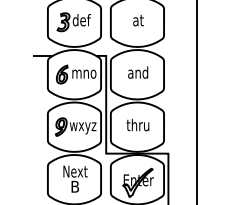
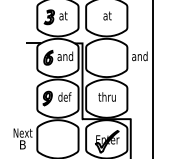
text: (81, 20) -> (63, 15), def -> at
text: (84, 72) -> (65, 56), mno -> and
text: (138, 72) -> (140, 56), moved
text: (82, 126) -> (64, 98), wxyz -> def
text: (75, 178) -> (23, 138), moved

